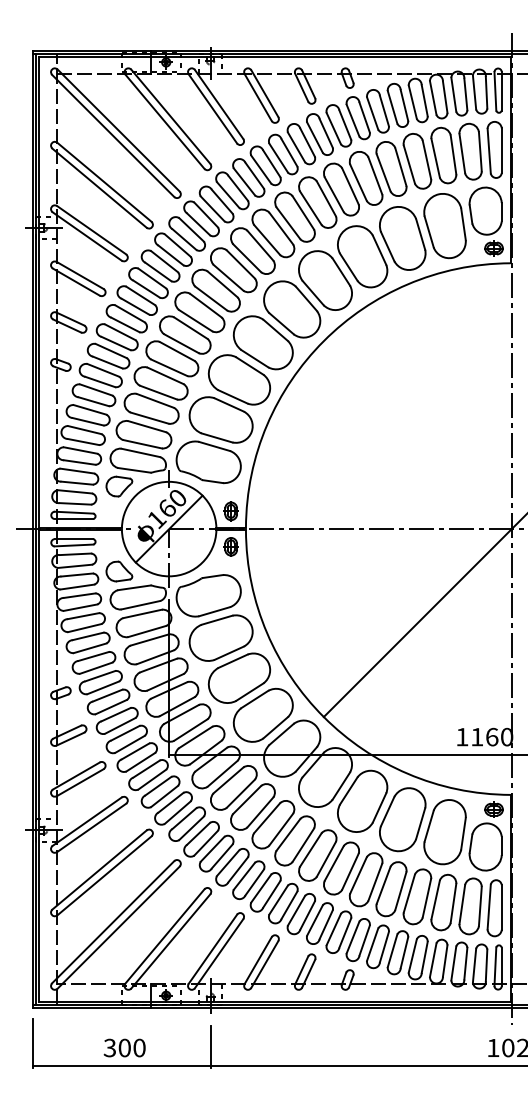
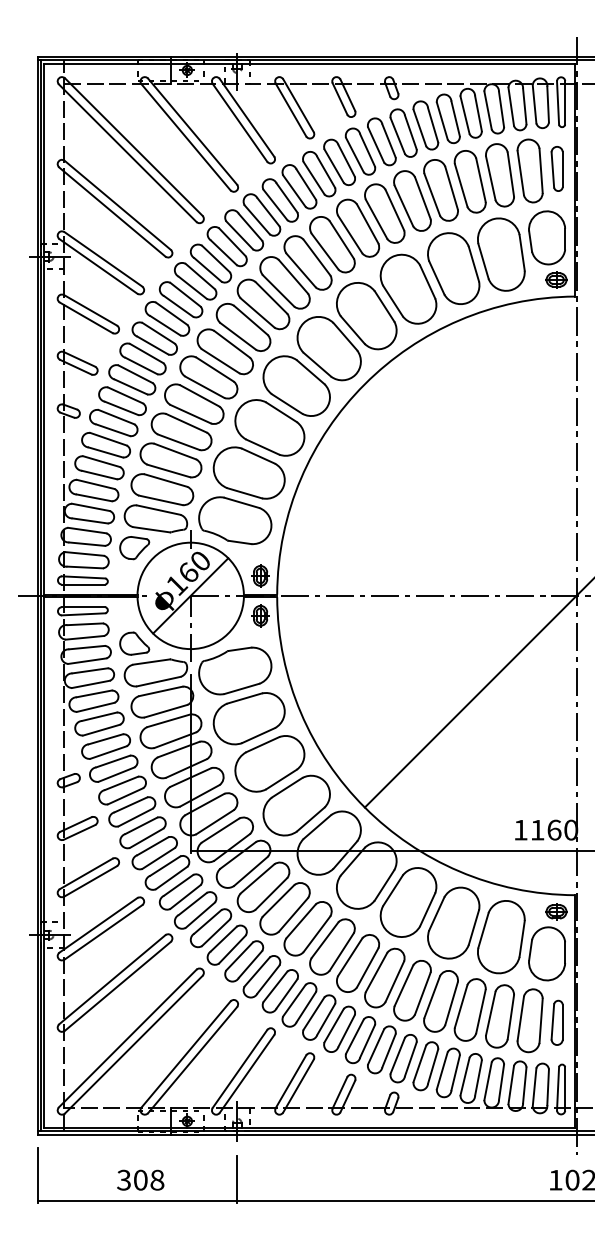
part: (494, 149) -> (556, 168), size x0.7
part: (494, 907) -> (556, 1022), size x0.7
text: (139, 1048) -> (157, 1180), 300 -> 308

